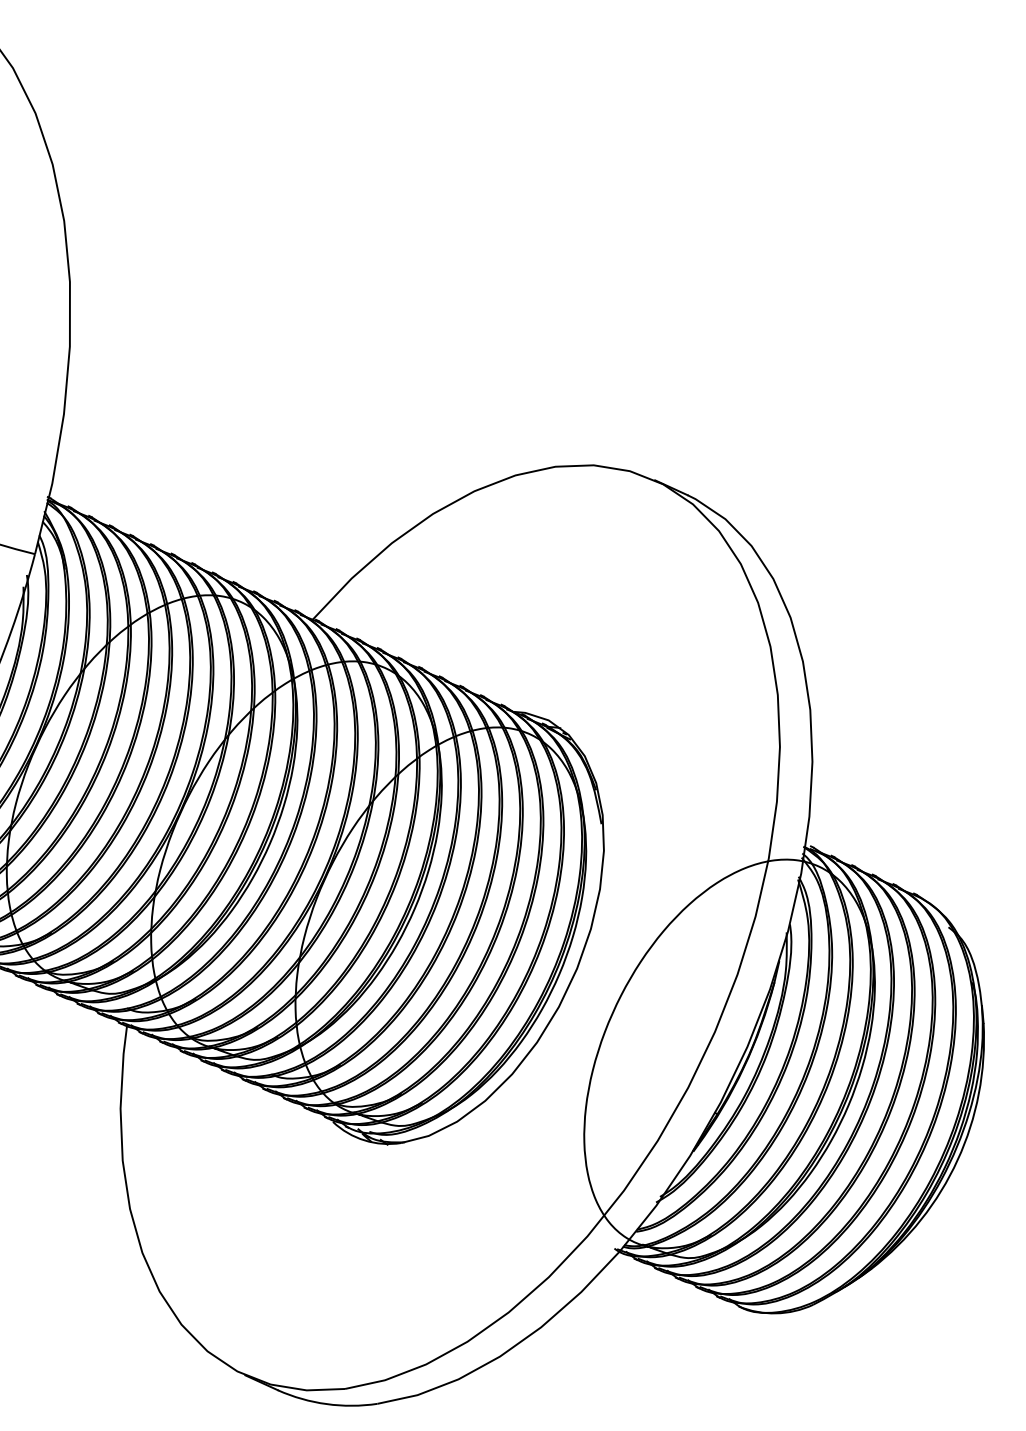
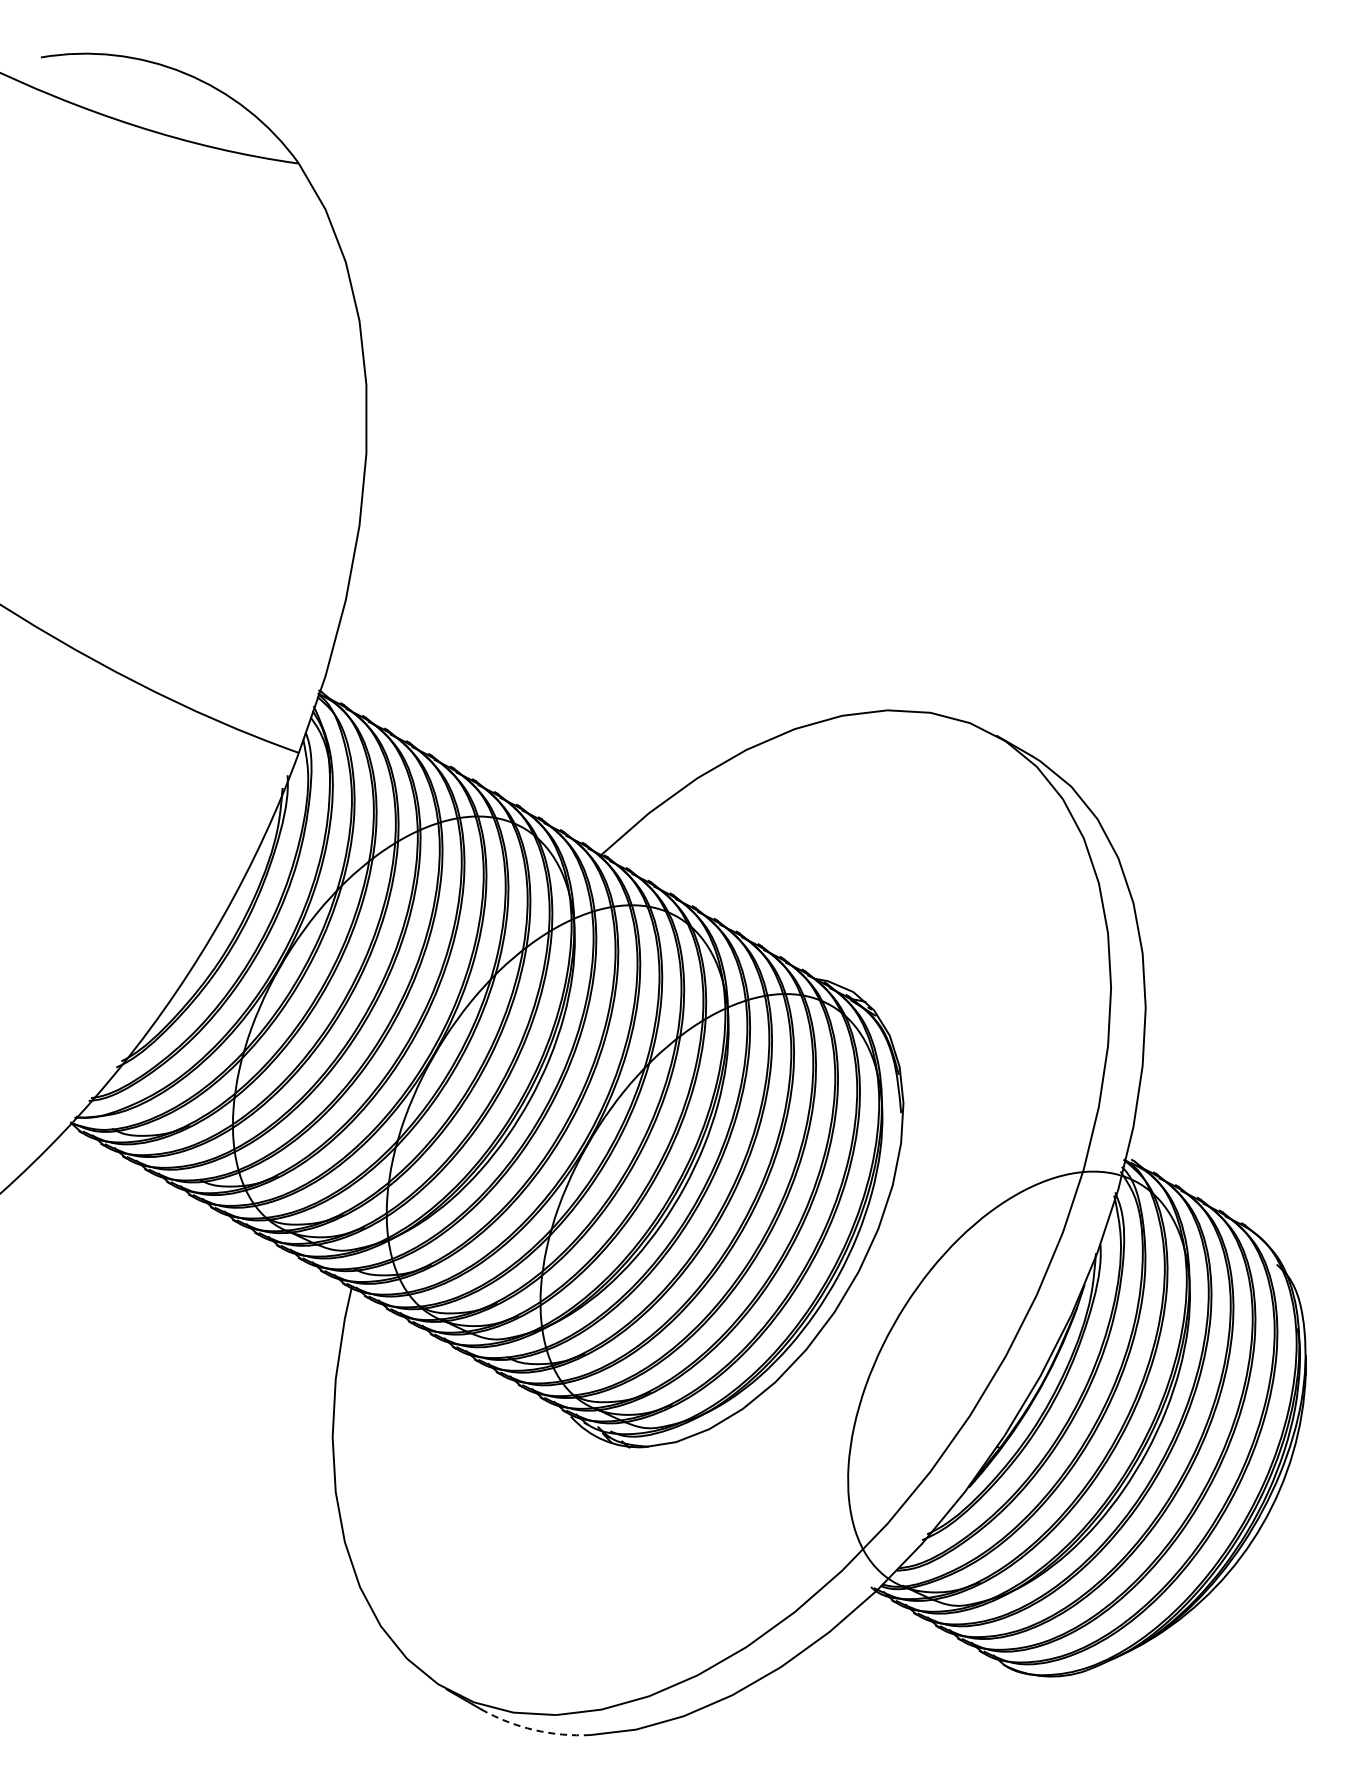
arc: (327, 1404) -> (534, 1730), solid -> dashed

